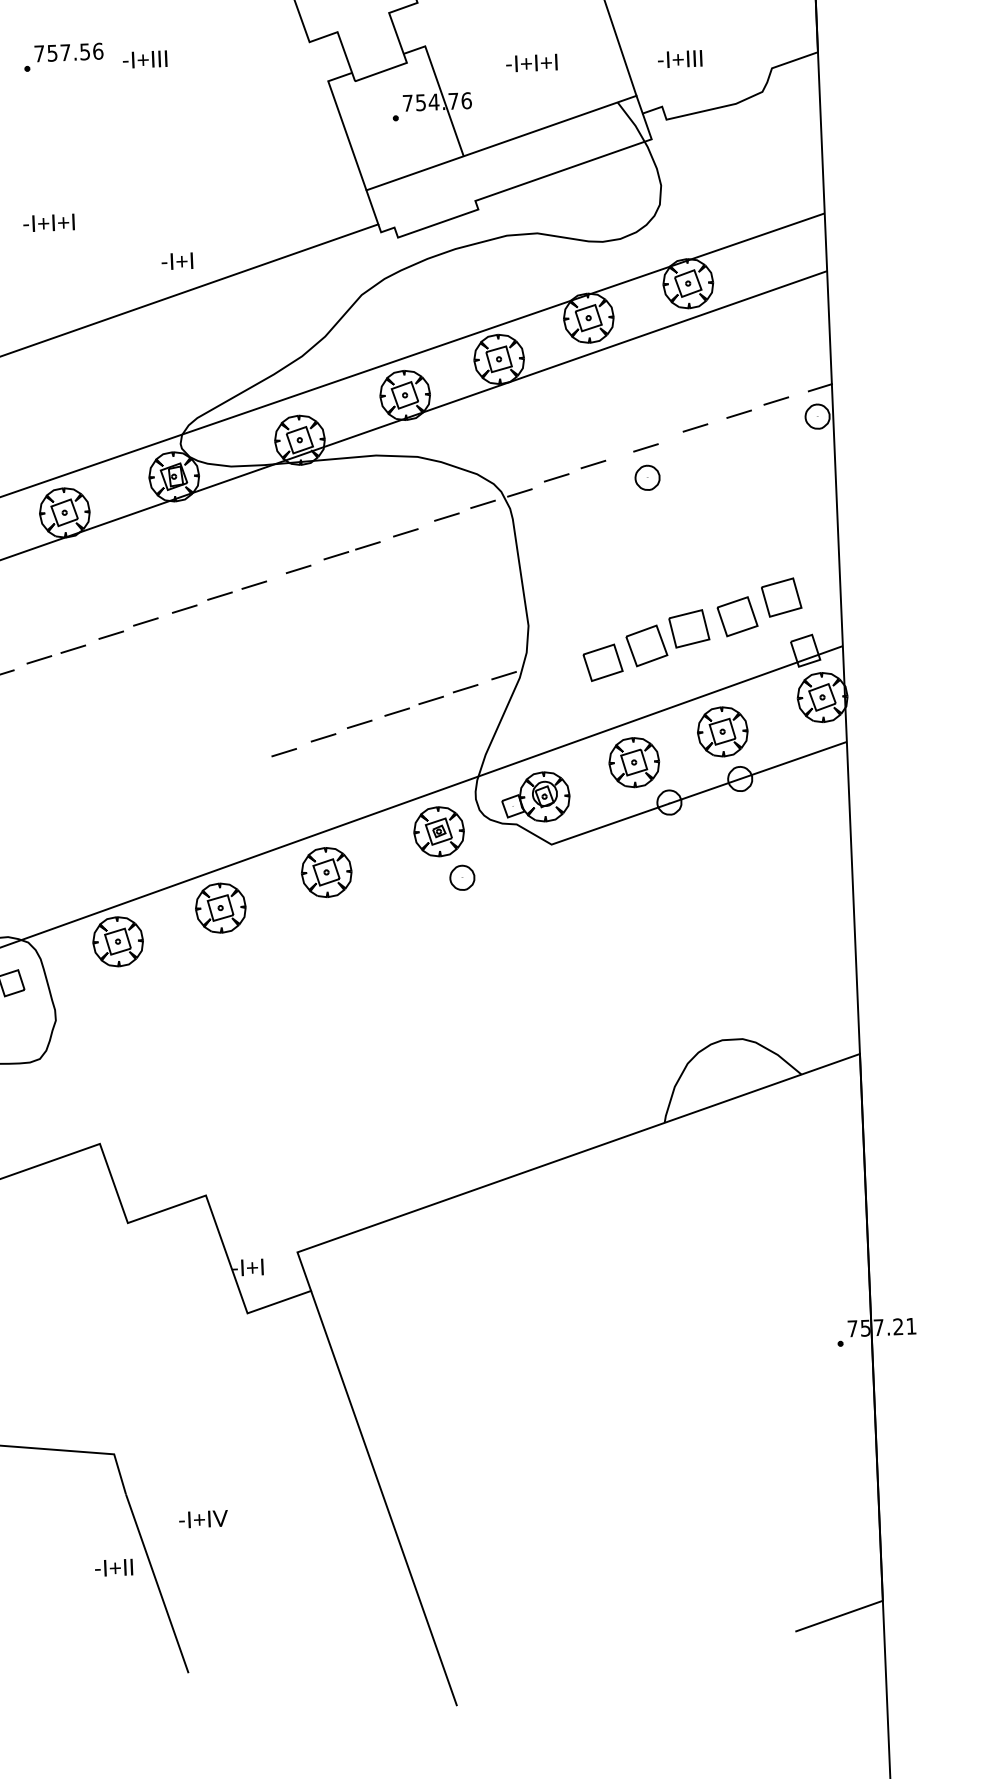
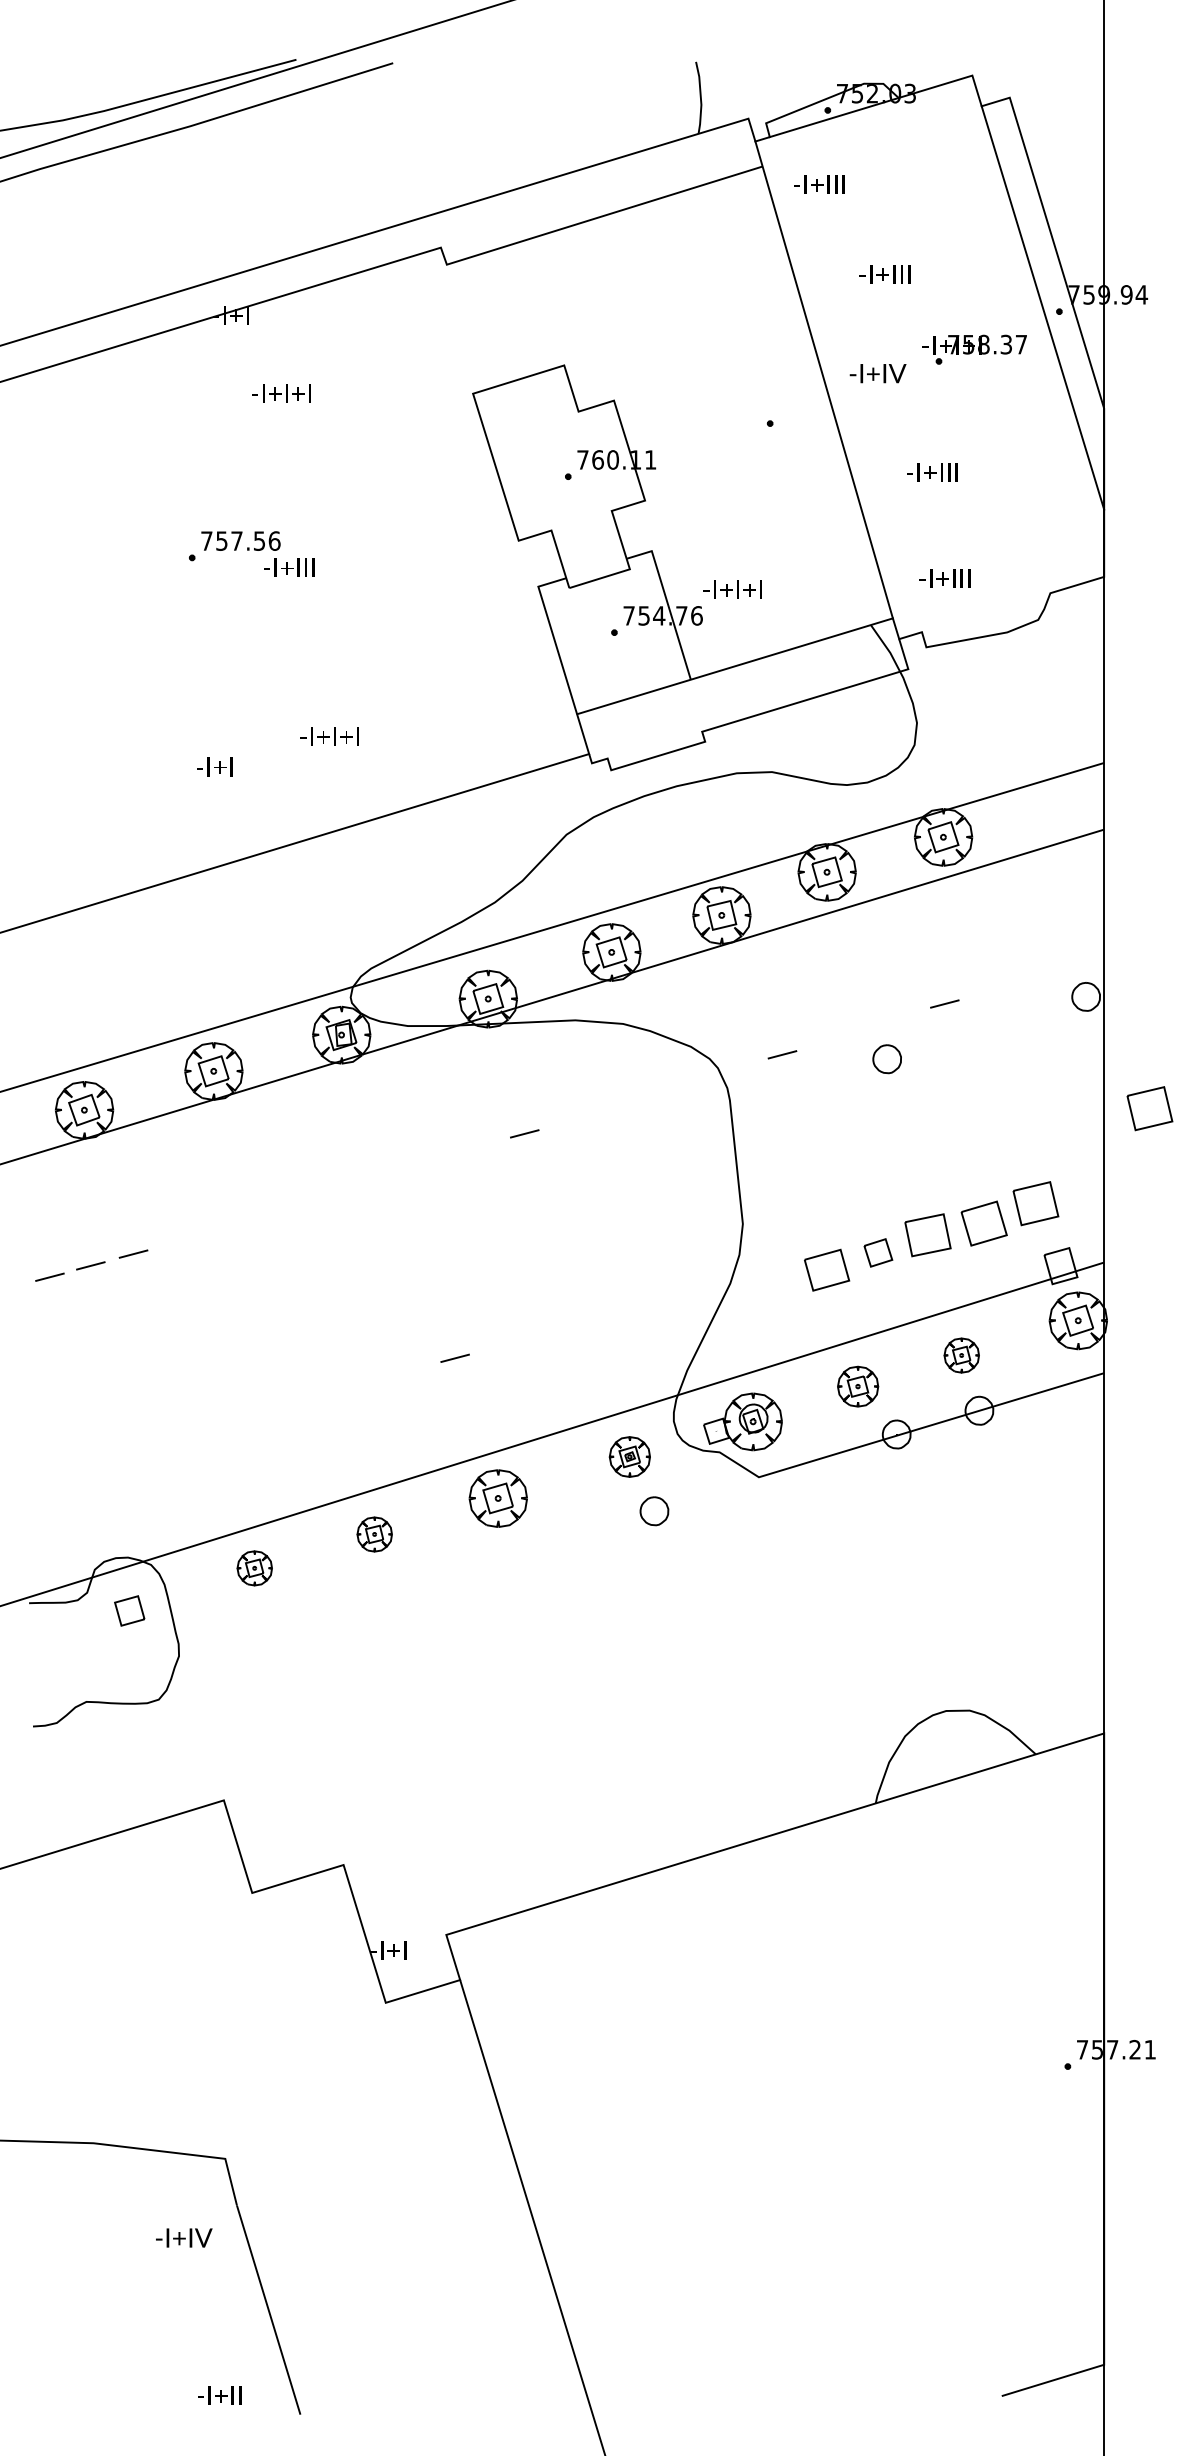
text: (145, 59) -> (289, 567), moved
text: (531, 63) -> (732, 589), moved
text: (48, 222) -> (329, 736), moved
text: (177, 260) -> (214, 766), moved
line: (820, 387) -> (1090, 963), removed
line: (776, 400) -> (1039, 976), removed
line: (738, 413) -> (995, 989), removed
line: (645, 447) -> (886, 1024), removed
line: (593, 463) -> (825, 1040), removed
line: (520, 493) -> (739, 1070), removed
line: (483, 504) -> (696, 1081), removed
part: (876, 511) -> (1149, 1108), added
line: (446, 516) -> (653, 1094), removed
line: (405, 532) -> (605, 1110), removed
line: (367, 545) -> (561, 1123), removed
line: (298, 569) -> (480, 1147), removed
line: (254, 584) -> (428, 1163), removed
line: (219, 595) -> (388, 1174), removed
line: (184, 608) -> (347, 1187), removed
line: (145, 621) -> (301, 1200), removed
line: (111, 635) -> (261, 1214), removed
part: (647, 645) -> (878, 1252), size x0.6
line: (72, 648) -> (216, 1228), removed
line: (39, 659) -> (177, 1239), removed
line: (504, 675) -> (712, 1279), removed
line: (465, 687) -> (667, 1292), removed
line: (430, 699) -> (626, 1304), removed
line: (397, 711) -> (587, 1316), removed
line: (359, 724) -> (543, 1329), removed
part: (722, 731) -> (961, 1355), size x0.6
line: (322, 737) -> (500, 1342), removed
part: (633, 762) -> (857, 1386), size x0.7
part: (438, 831) -> (629, 1456), size x0.7
part: (220, 908) -> (374, 1534), size x0.6
part: (118, 941) -> (254, 1568), size x0.6
text: (203, 1518) -> (184, 2237), moved
text: (113, 1567) -> (219, 2395), moved

